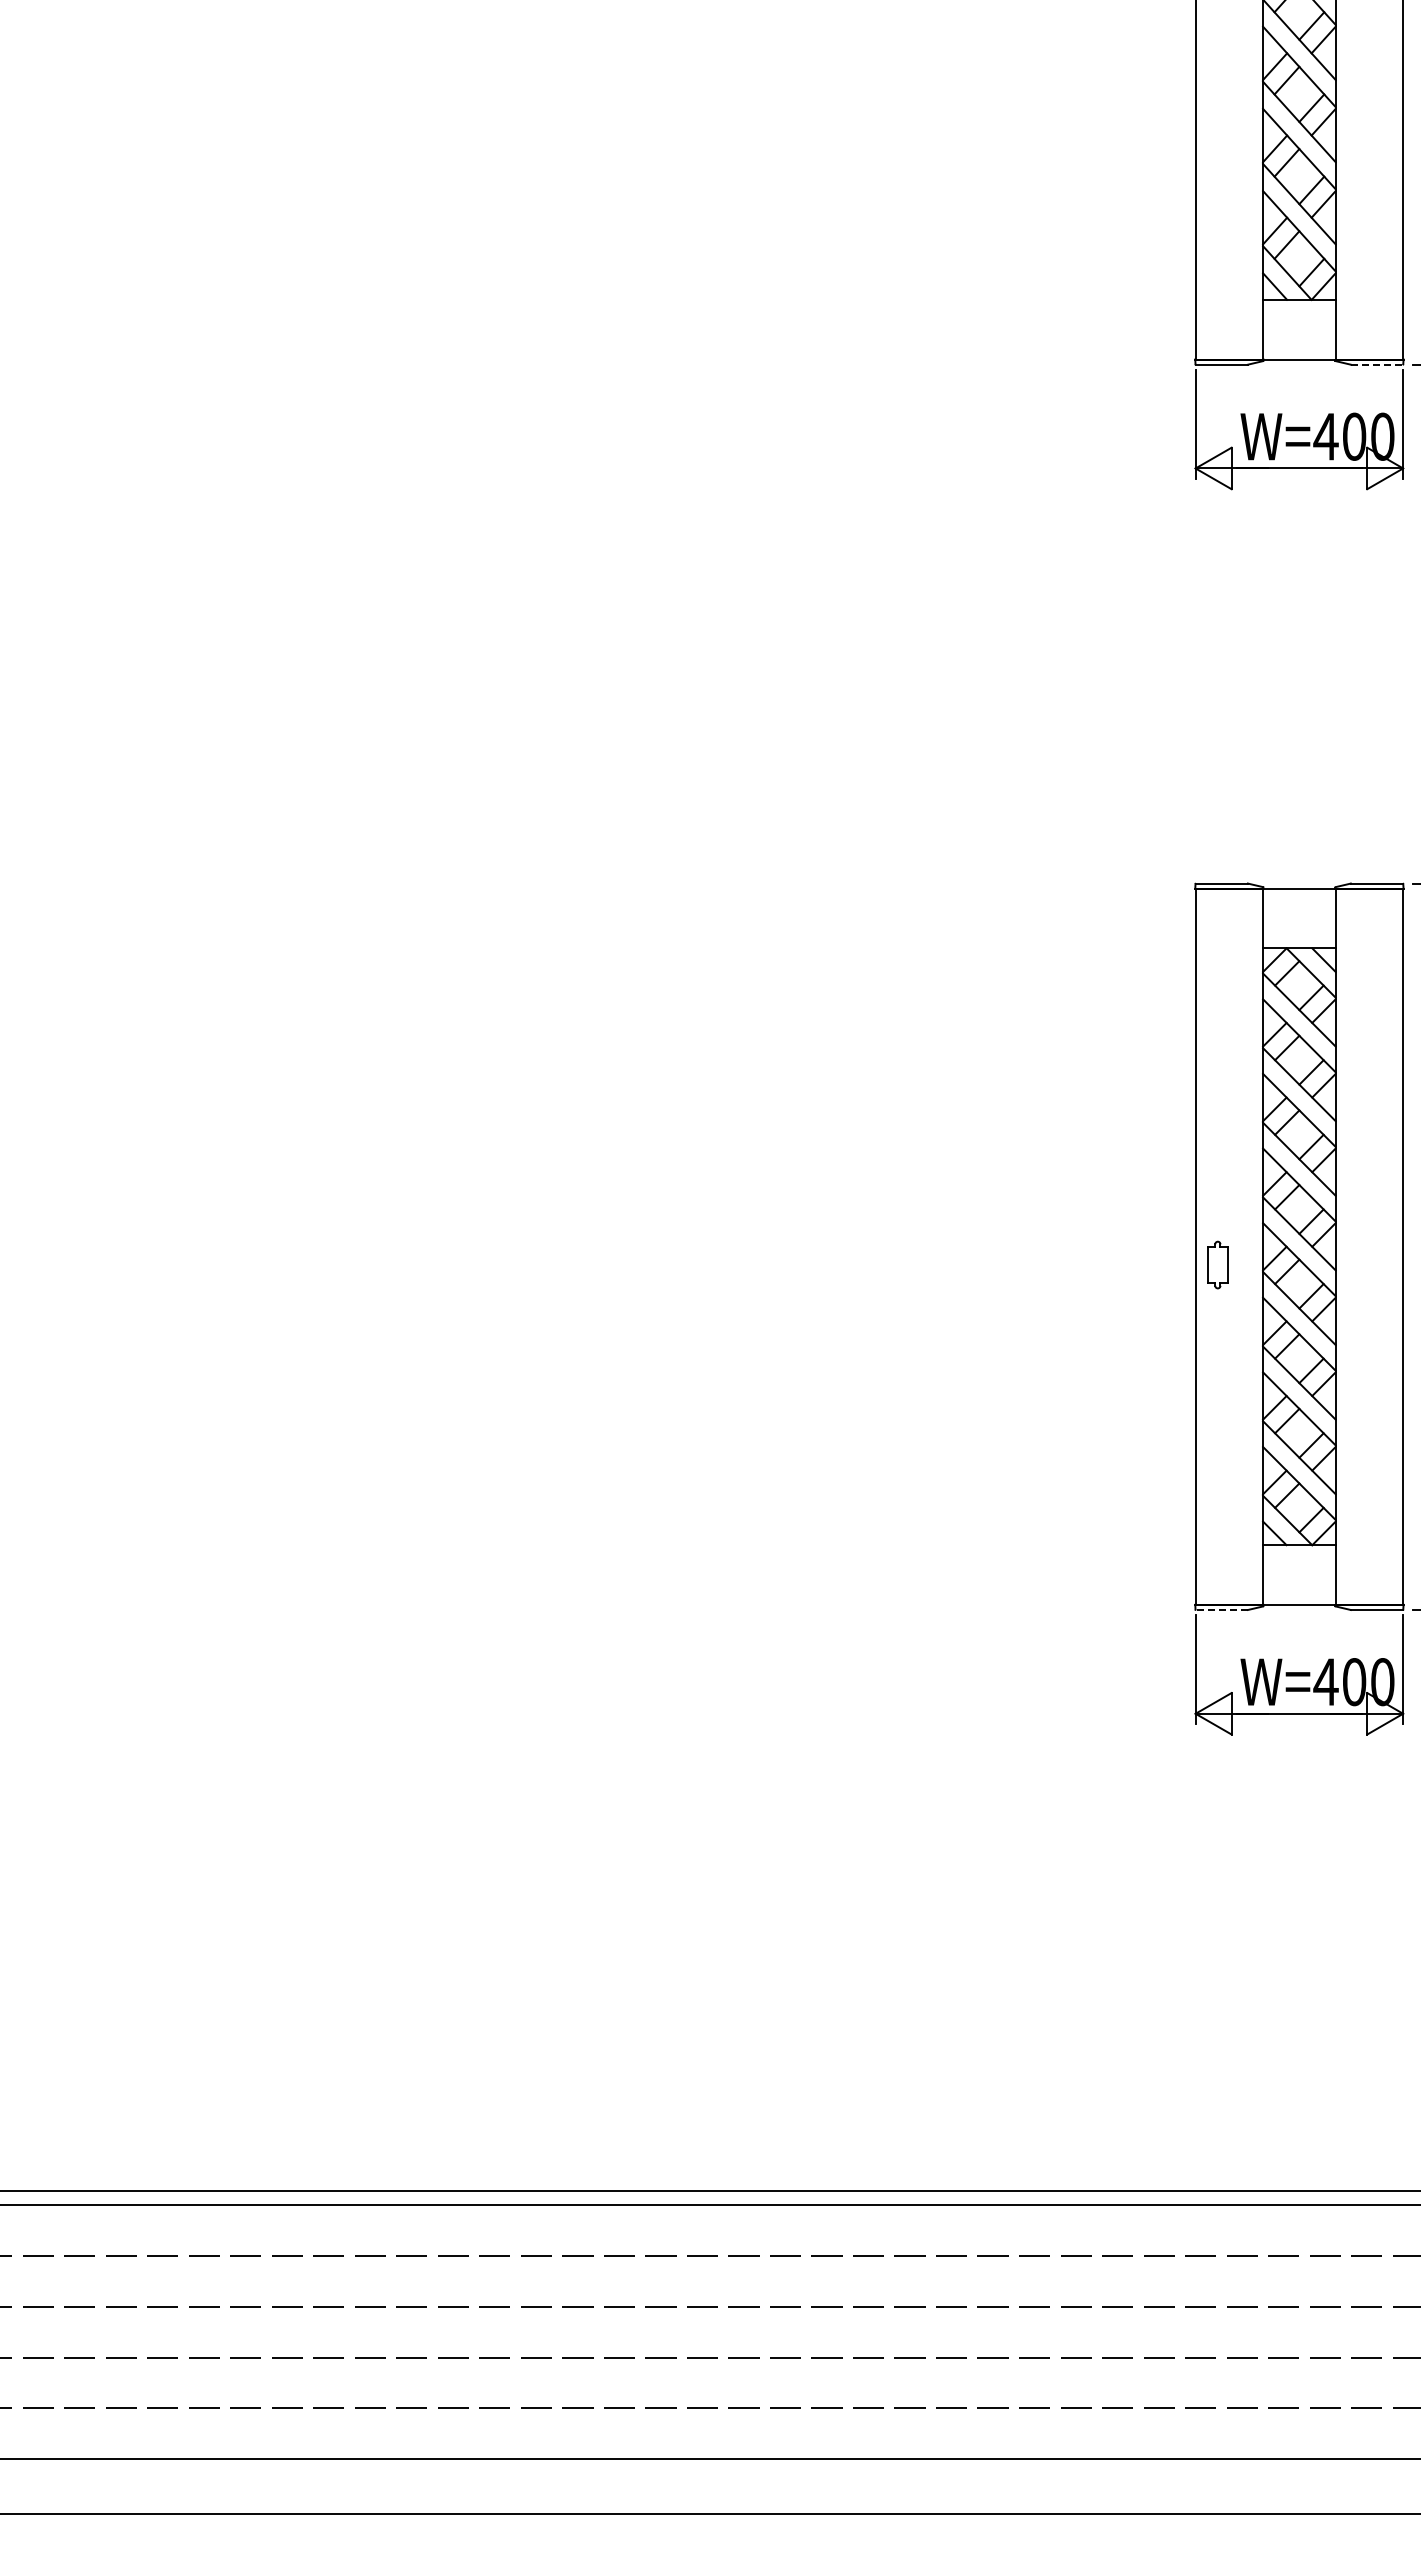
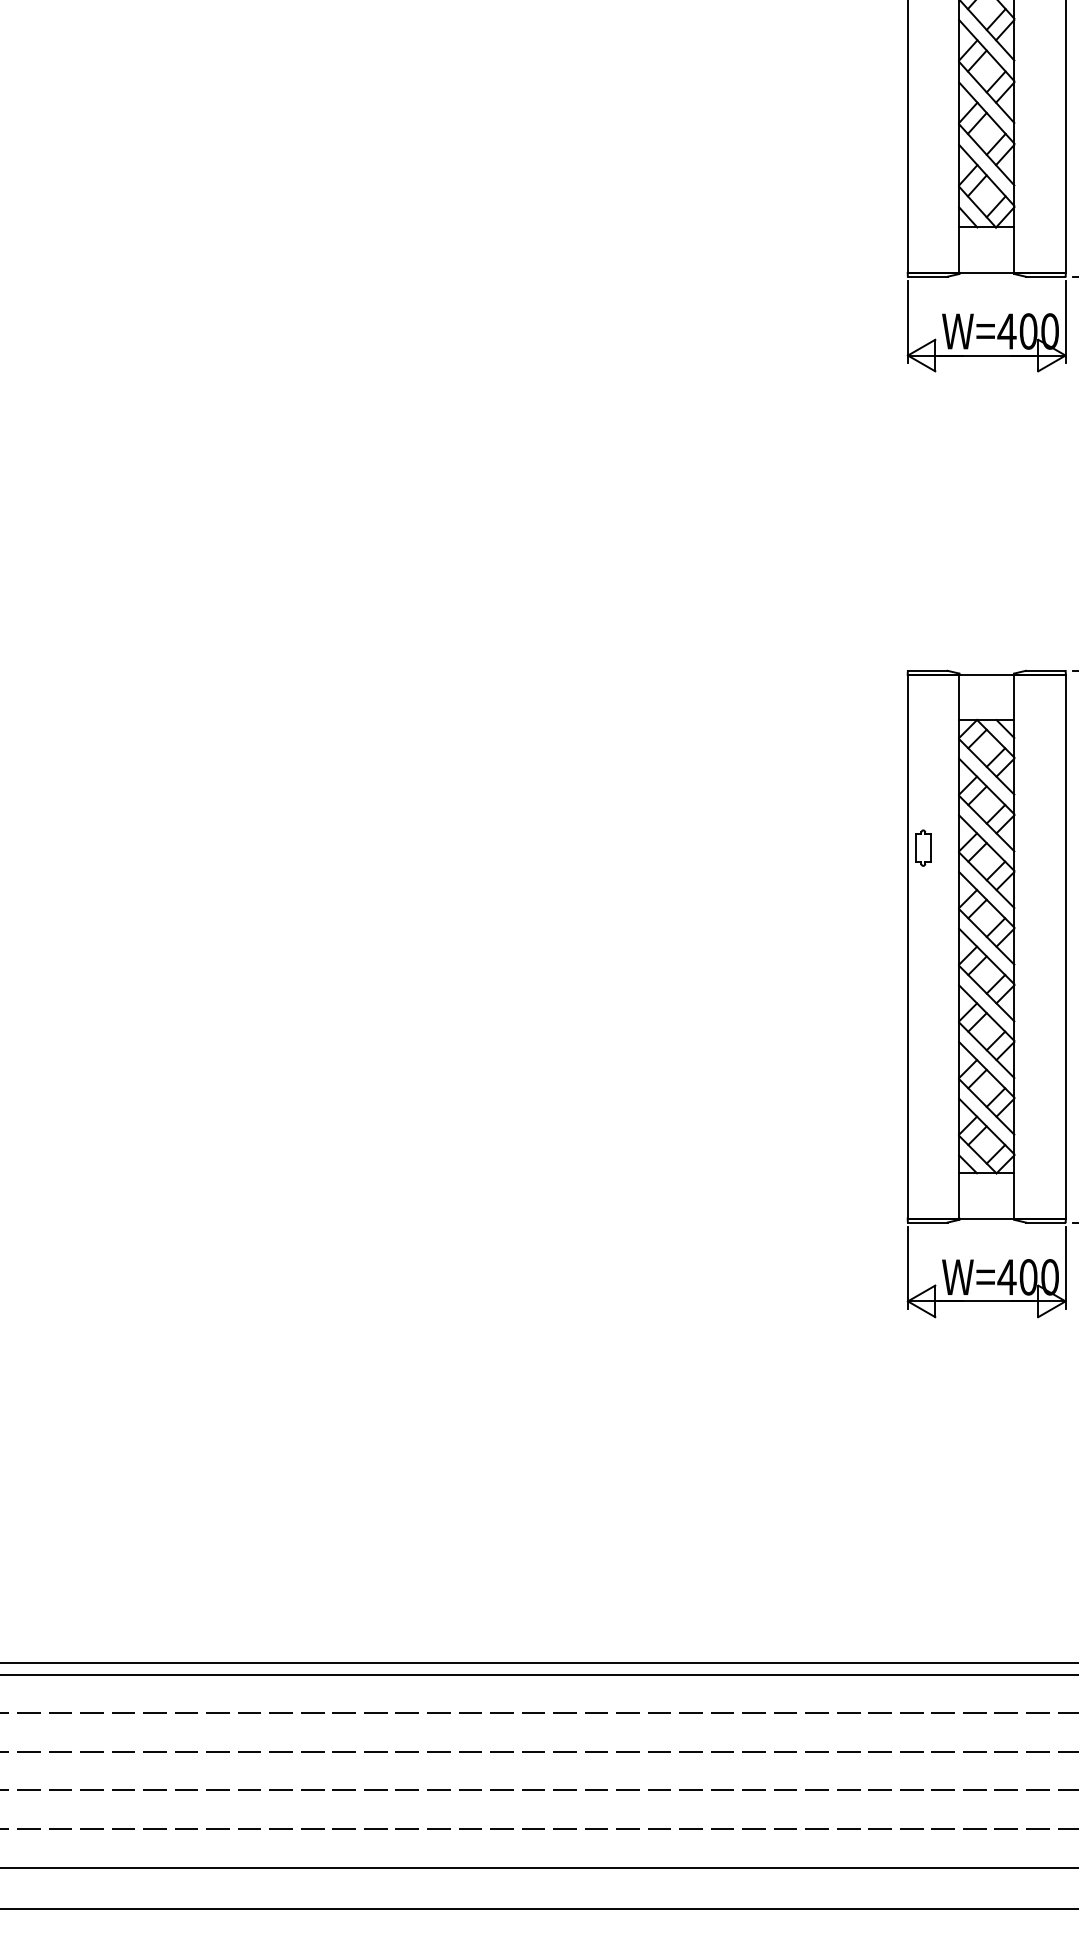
line: (1376, 364) -> (1045, 276), dashed -> solid
part: (1217, 1264) -> (923, 847), moved
line: (1221, 1610) -> (927, 1222), dashed -> solid

